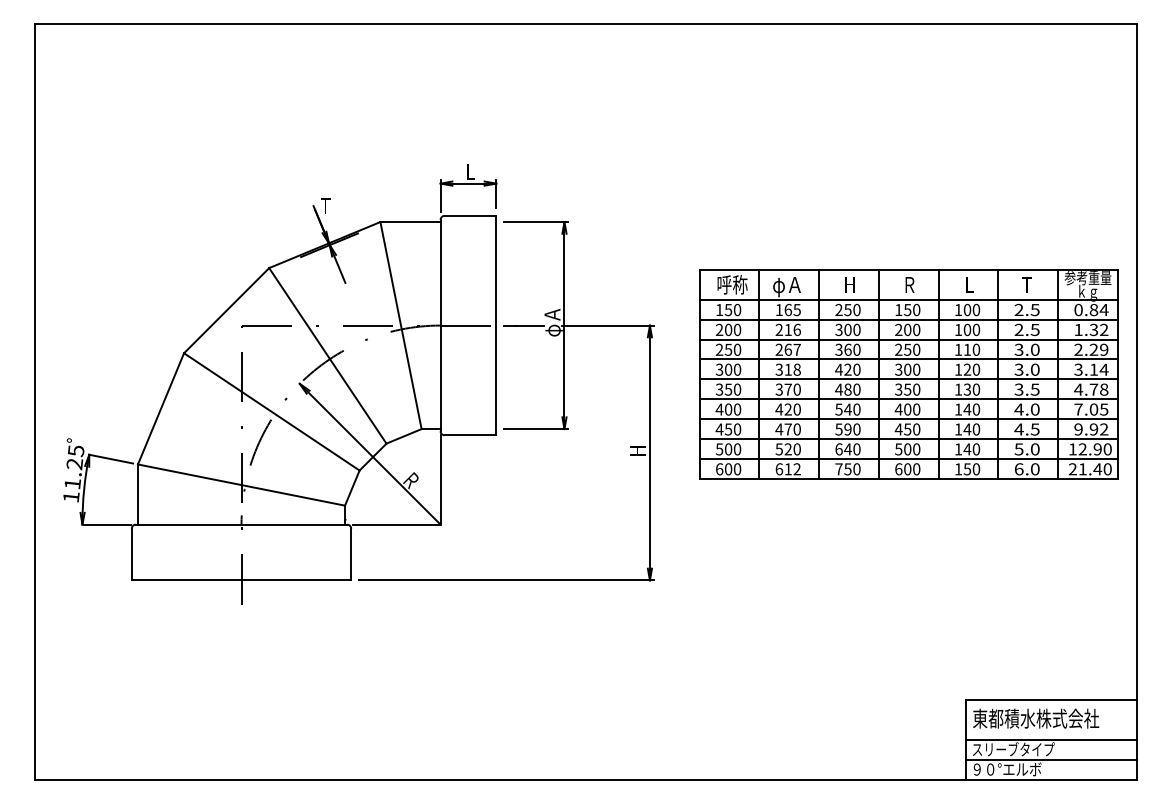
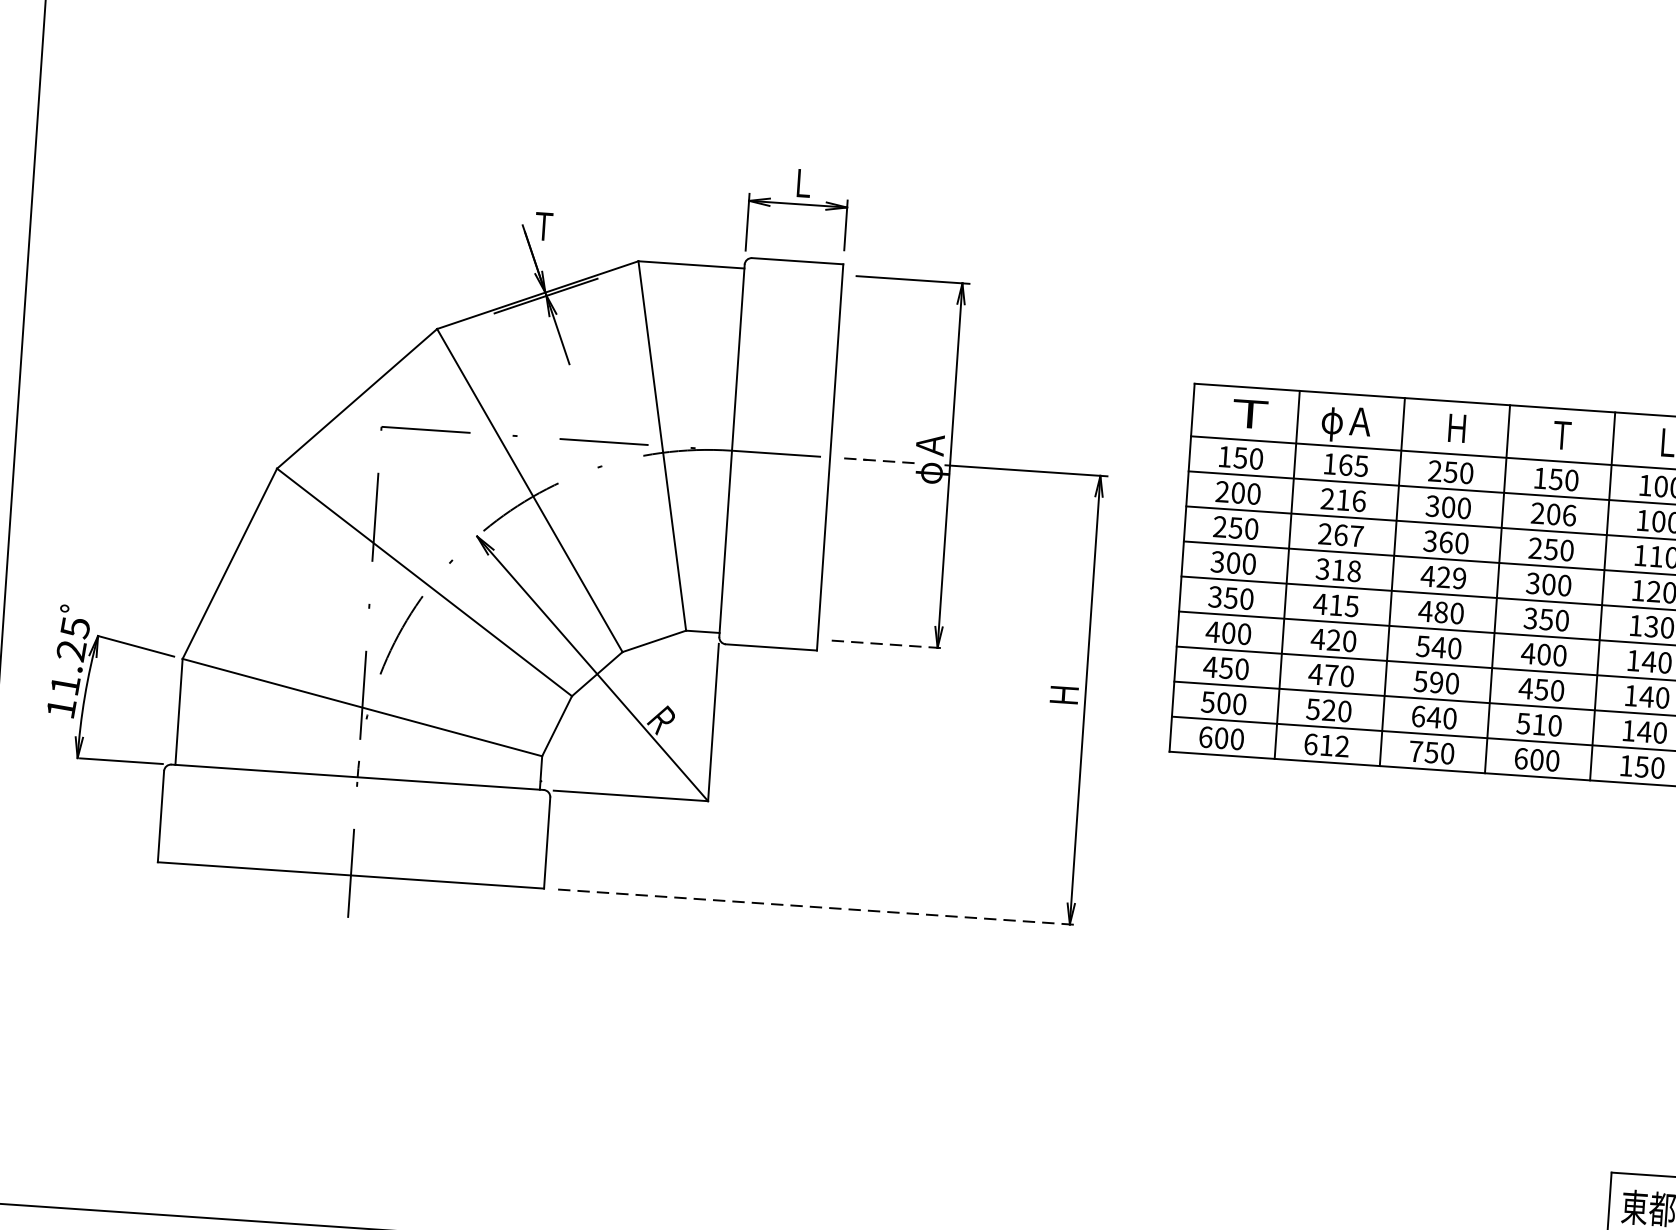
text: (732, 284) -> (1250, 413), 呼称 -> Ｔ
text: (909, 284) -> (1562, 434), Ｒ -> Ｔ
line: (524, 325) -> (879, 460), solid -> dashed
text: (916, 329) -> (1569, 514), 200 -> 206
text: (856, 369) -> (1458, 577), 420 -> 429
text: (787, 389) -> (1334, 604), 370 -> 415
line: (536, 429) -> (888, 645), solid -> dashed
text: (907, 449) -> (1538, 724), 500 -> 510
line: (507, 580) -> (819, 907), solid -> dashed

